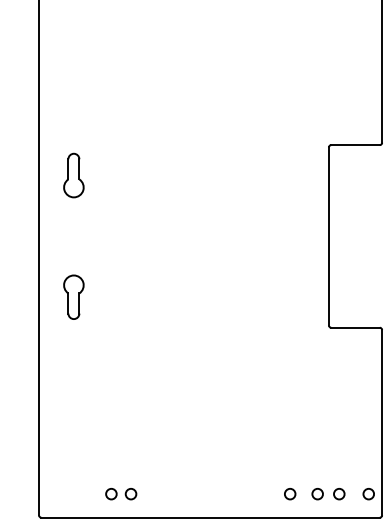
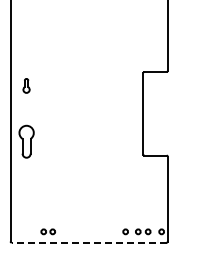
part: (73, 174) -> (26, 85), size x0.7
part: (73, 296) -> (26, 141), size x1.6
line: (211, 517) -> (89, 242), solid -> dashed

